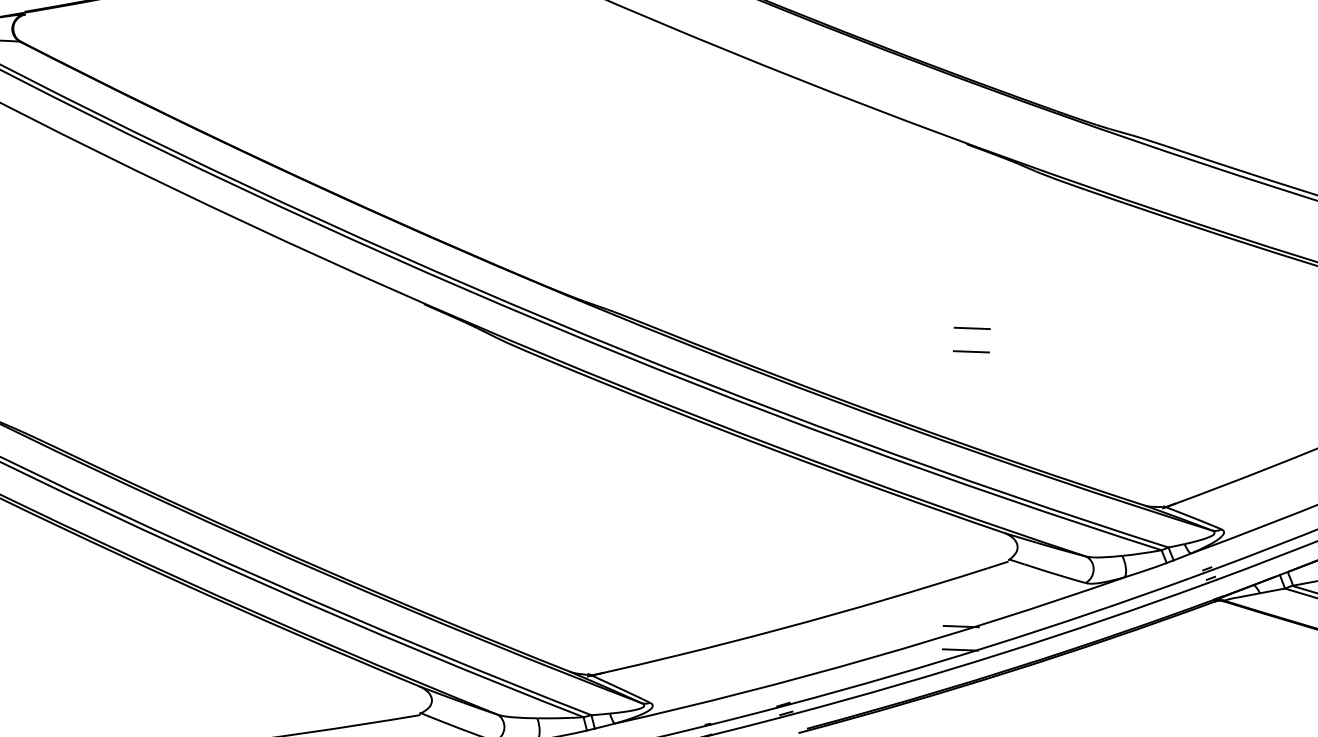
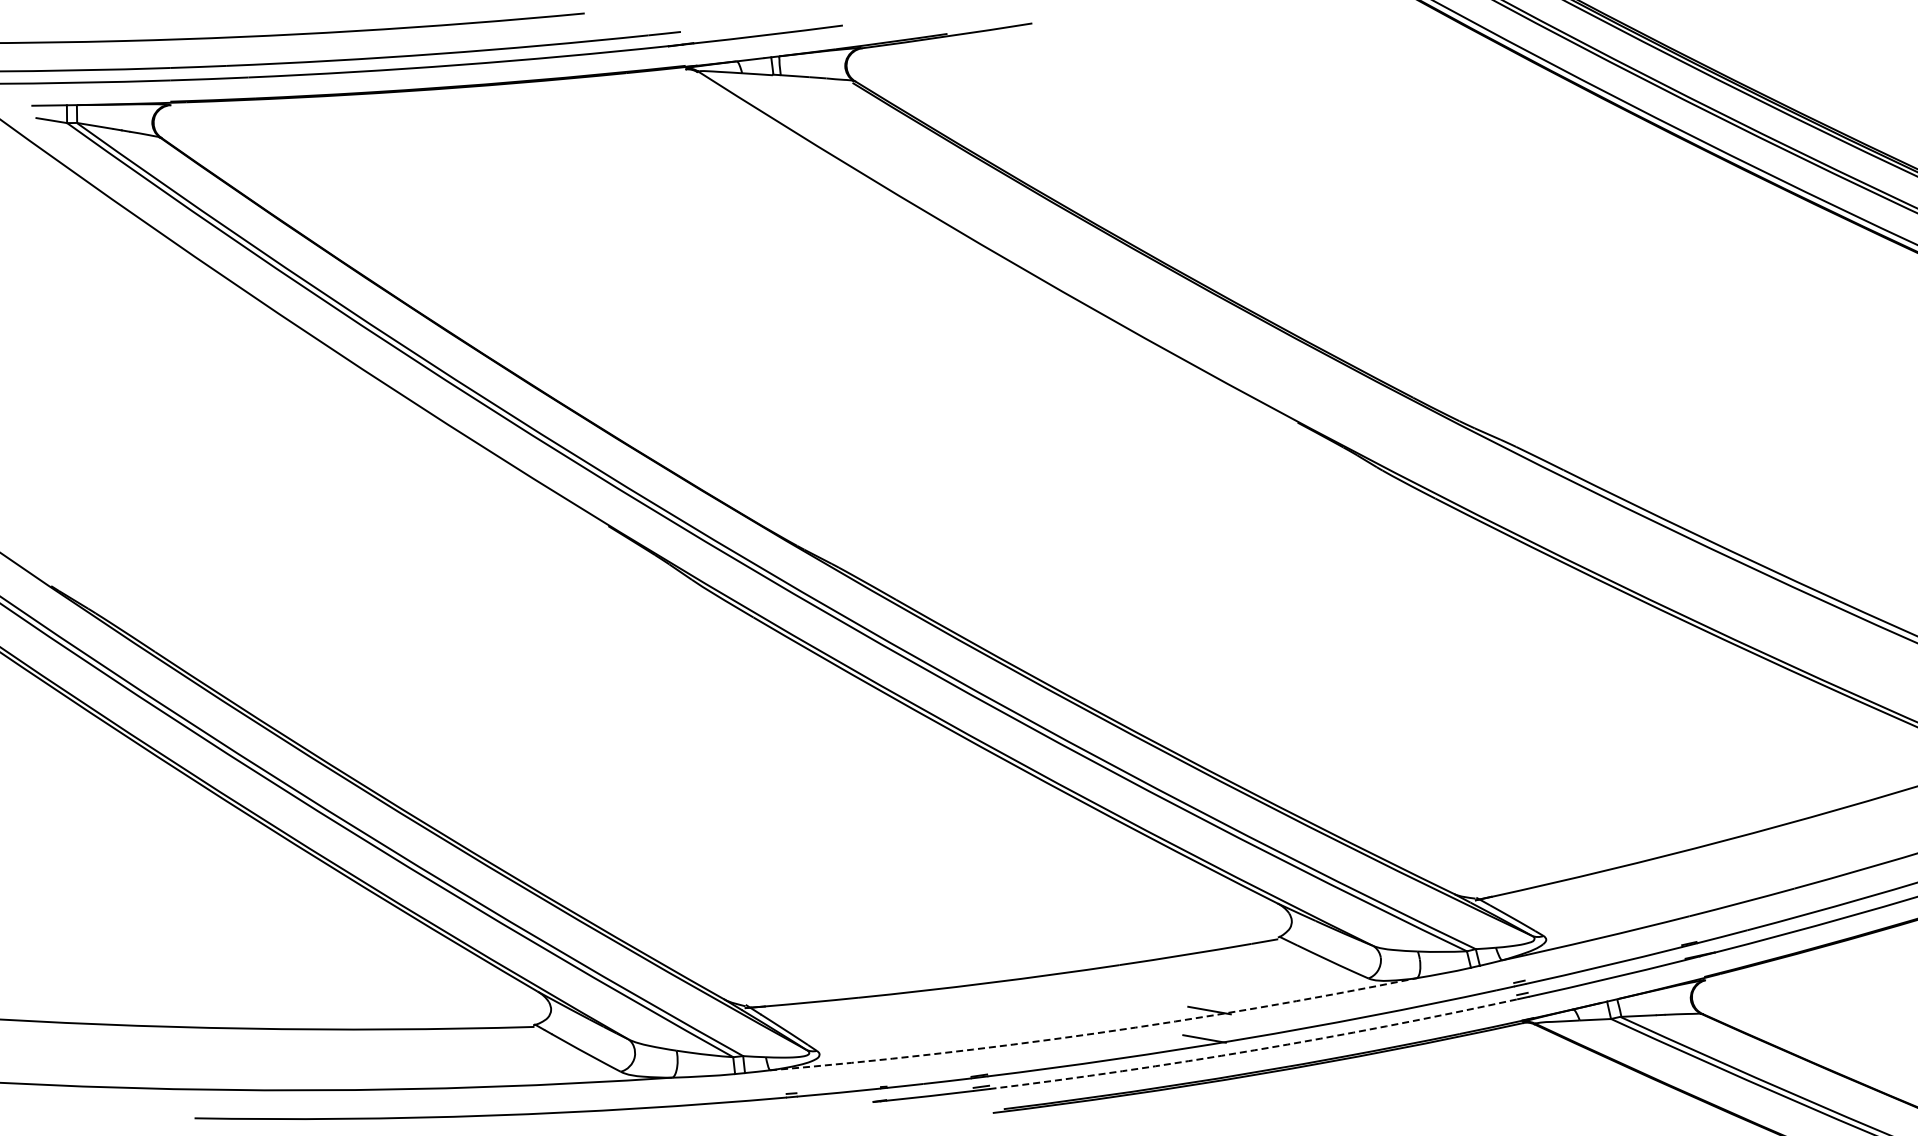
line: (972, 328) -> (1273, 648), removed
line: (971, 351) -> (1268, 676), removed
arc: (1001, 653) -> (1254, 1050), solid -> dashed
arc: (871, 657) -> (1094, 1033), solid -> dashed

